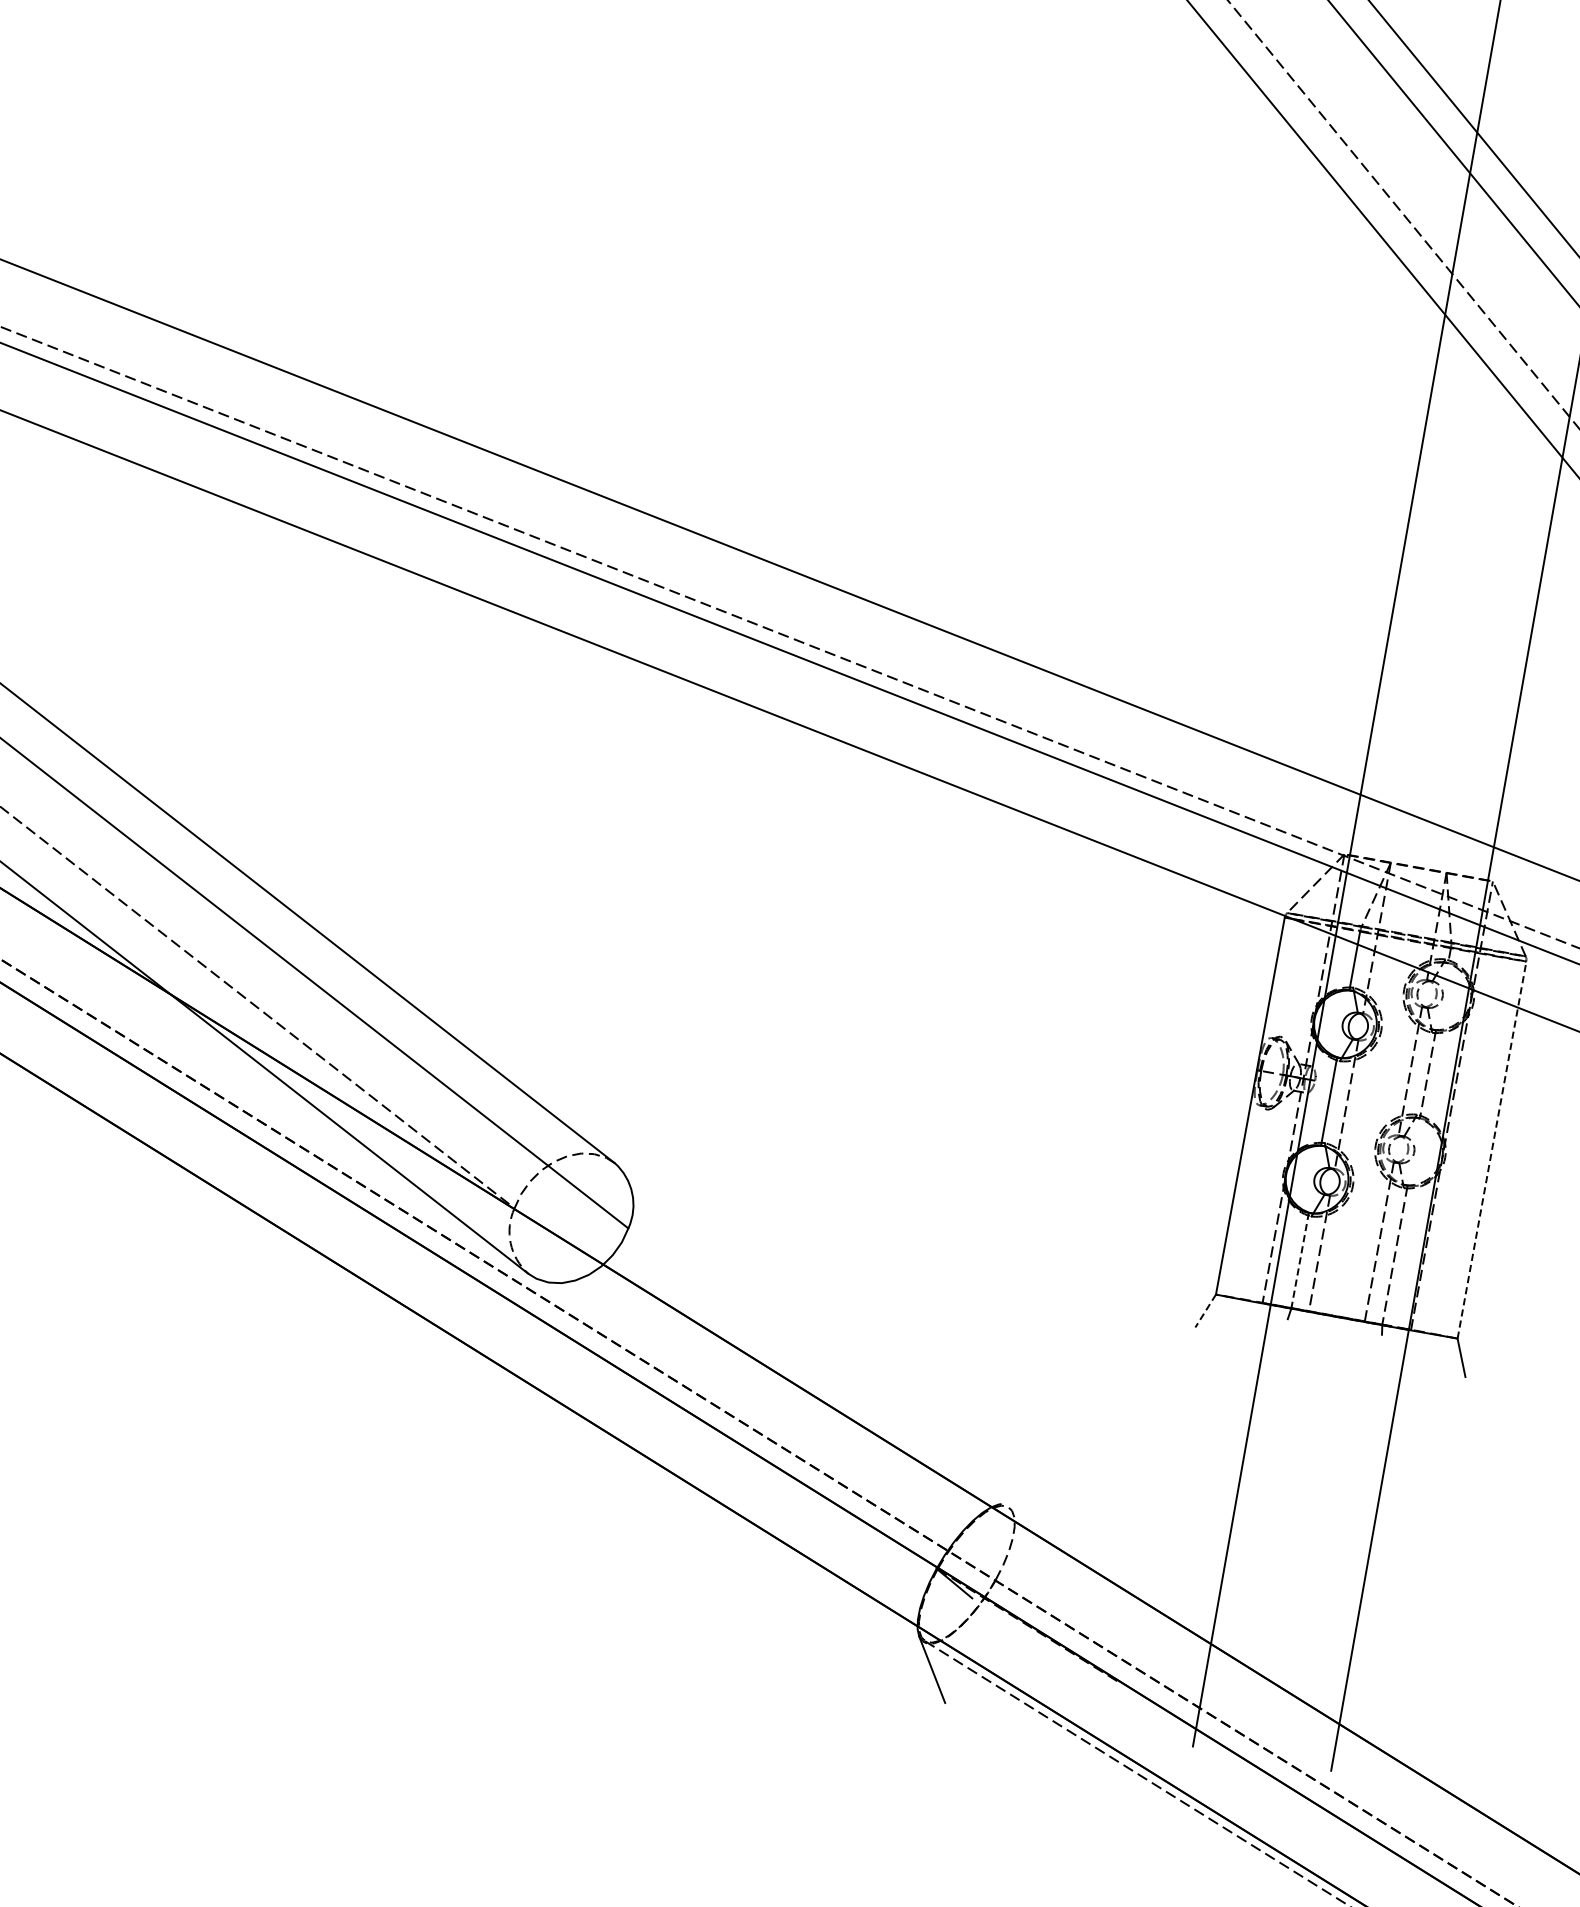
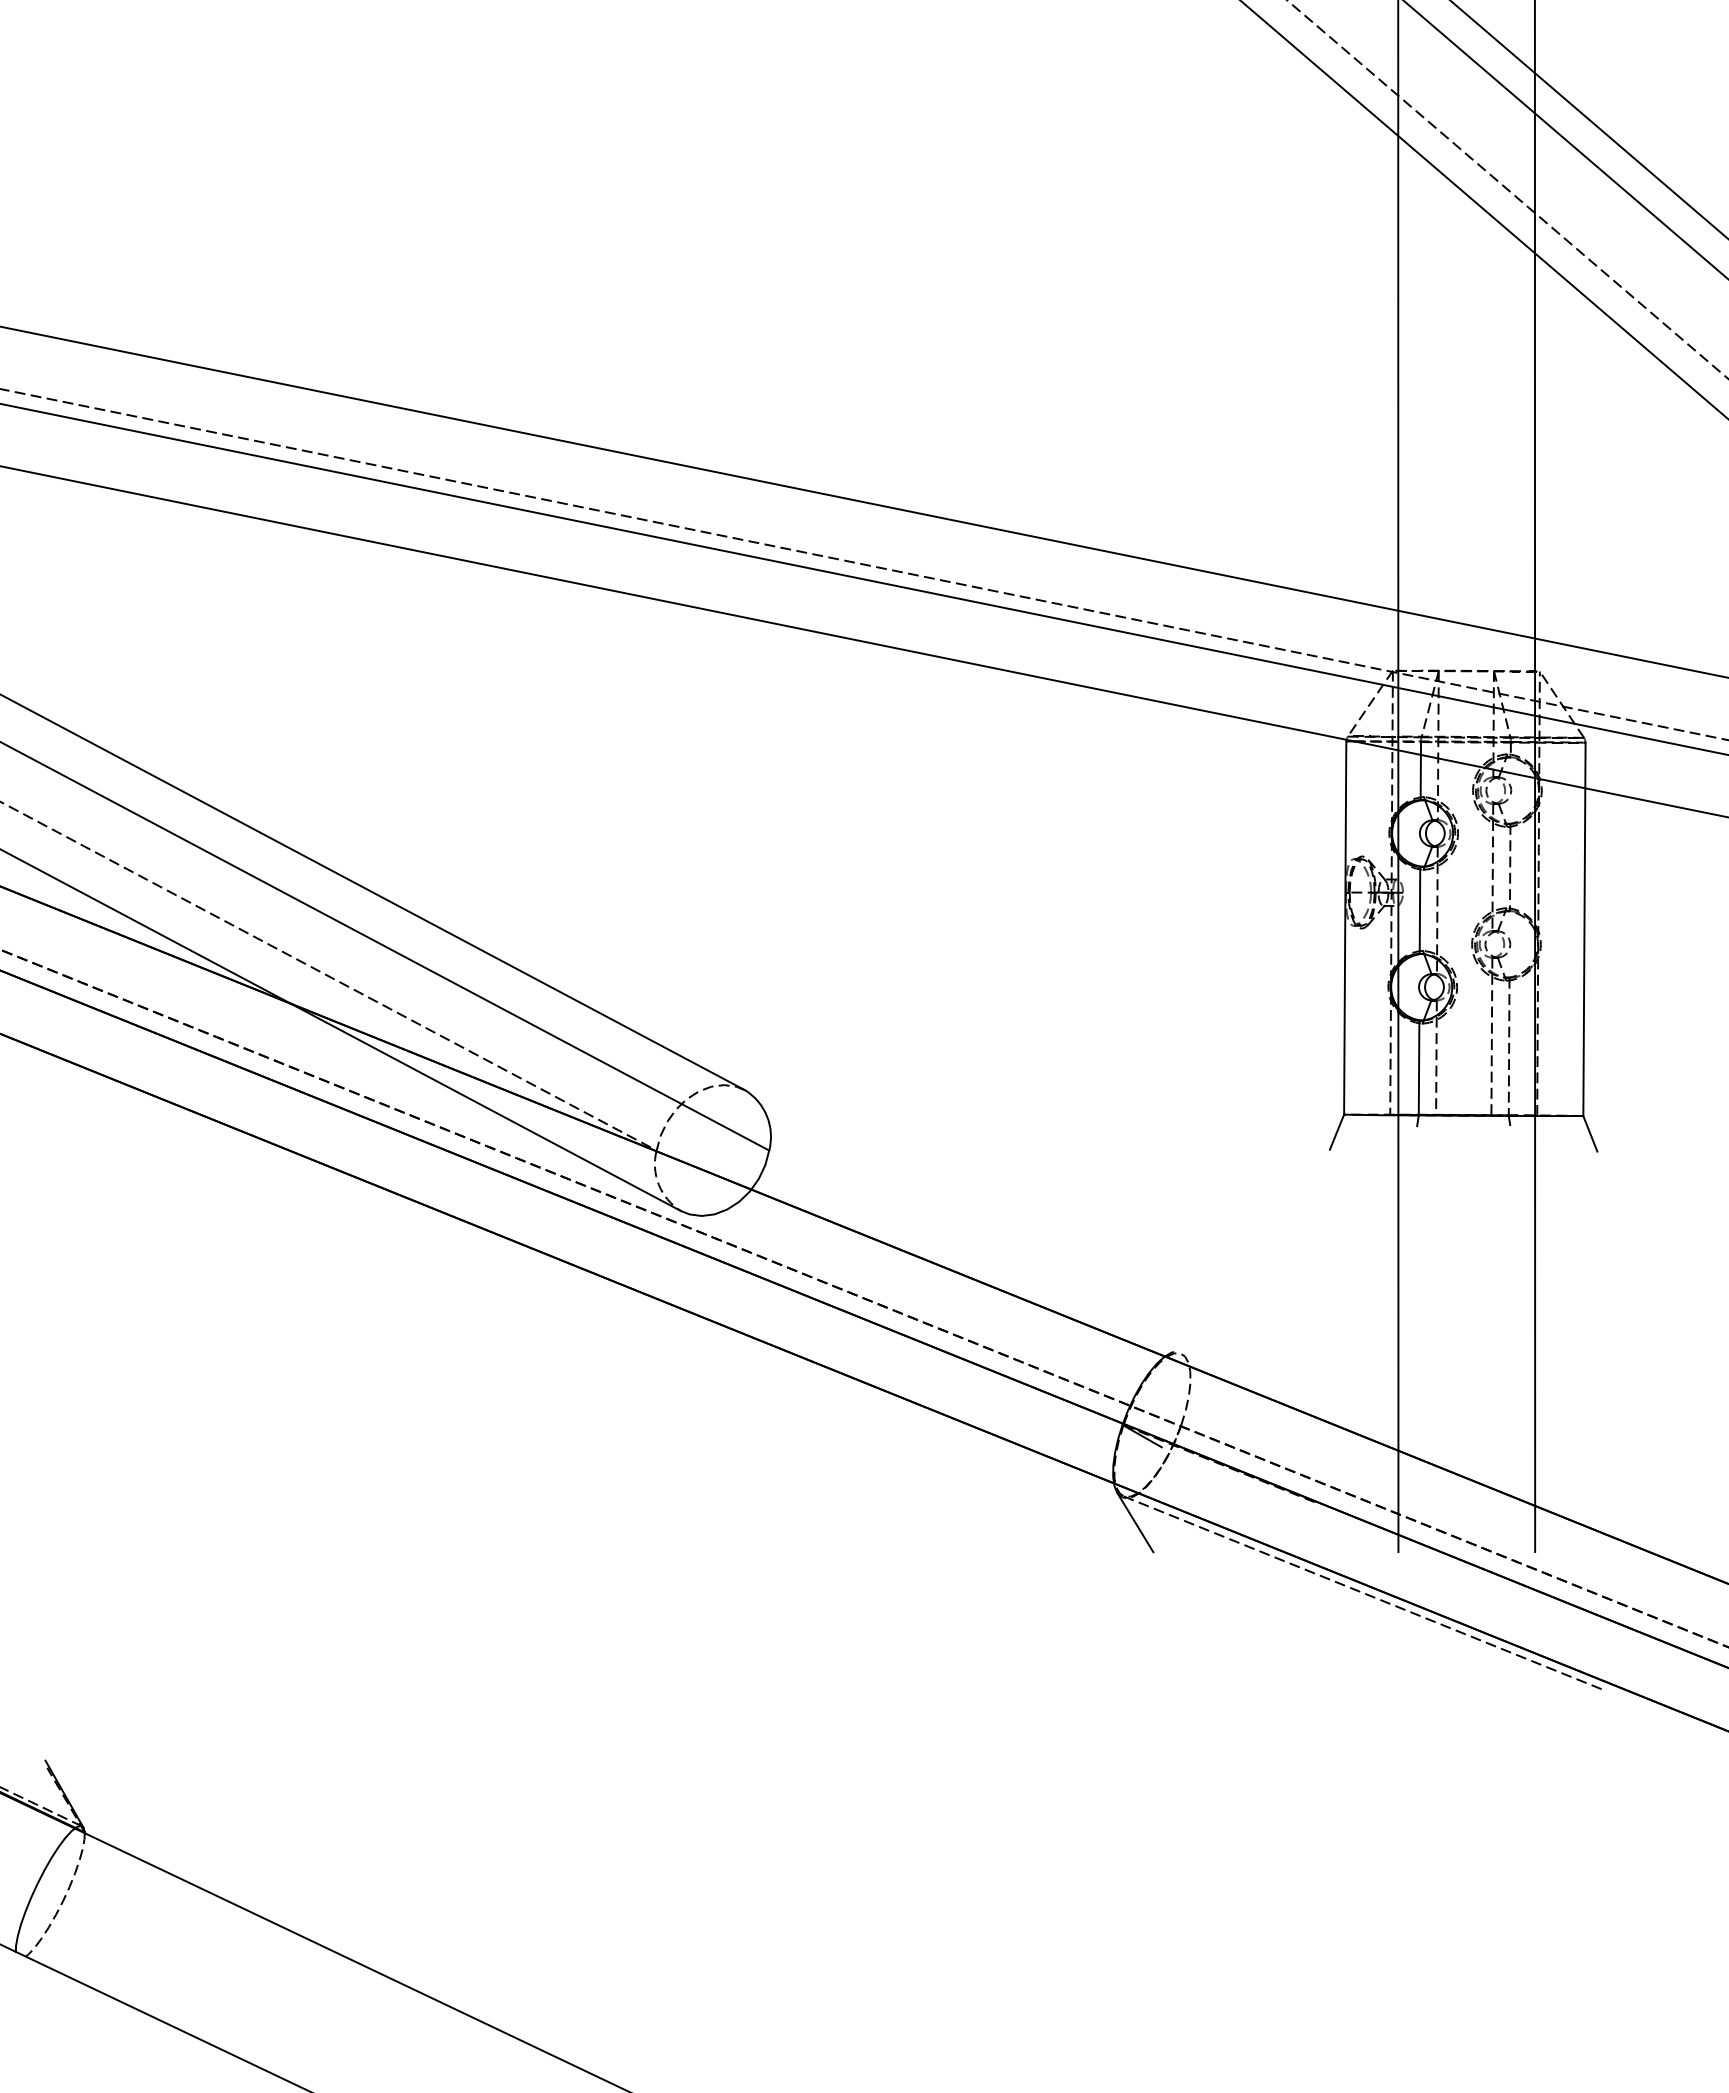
line: (1492, 1150) -> (1584, 929), dashed -> solid
line: (1300, 1261) -> (1419, 1068), dashed -> solid
line: (1206, 1311) -> (1337, 1132), dashed -> solid

